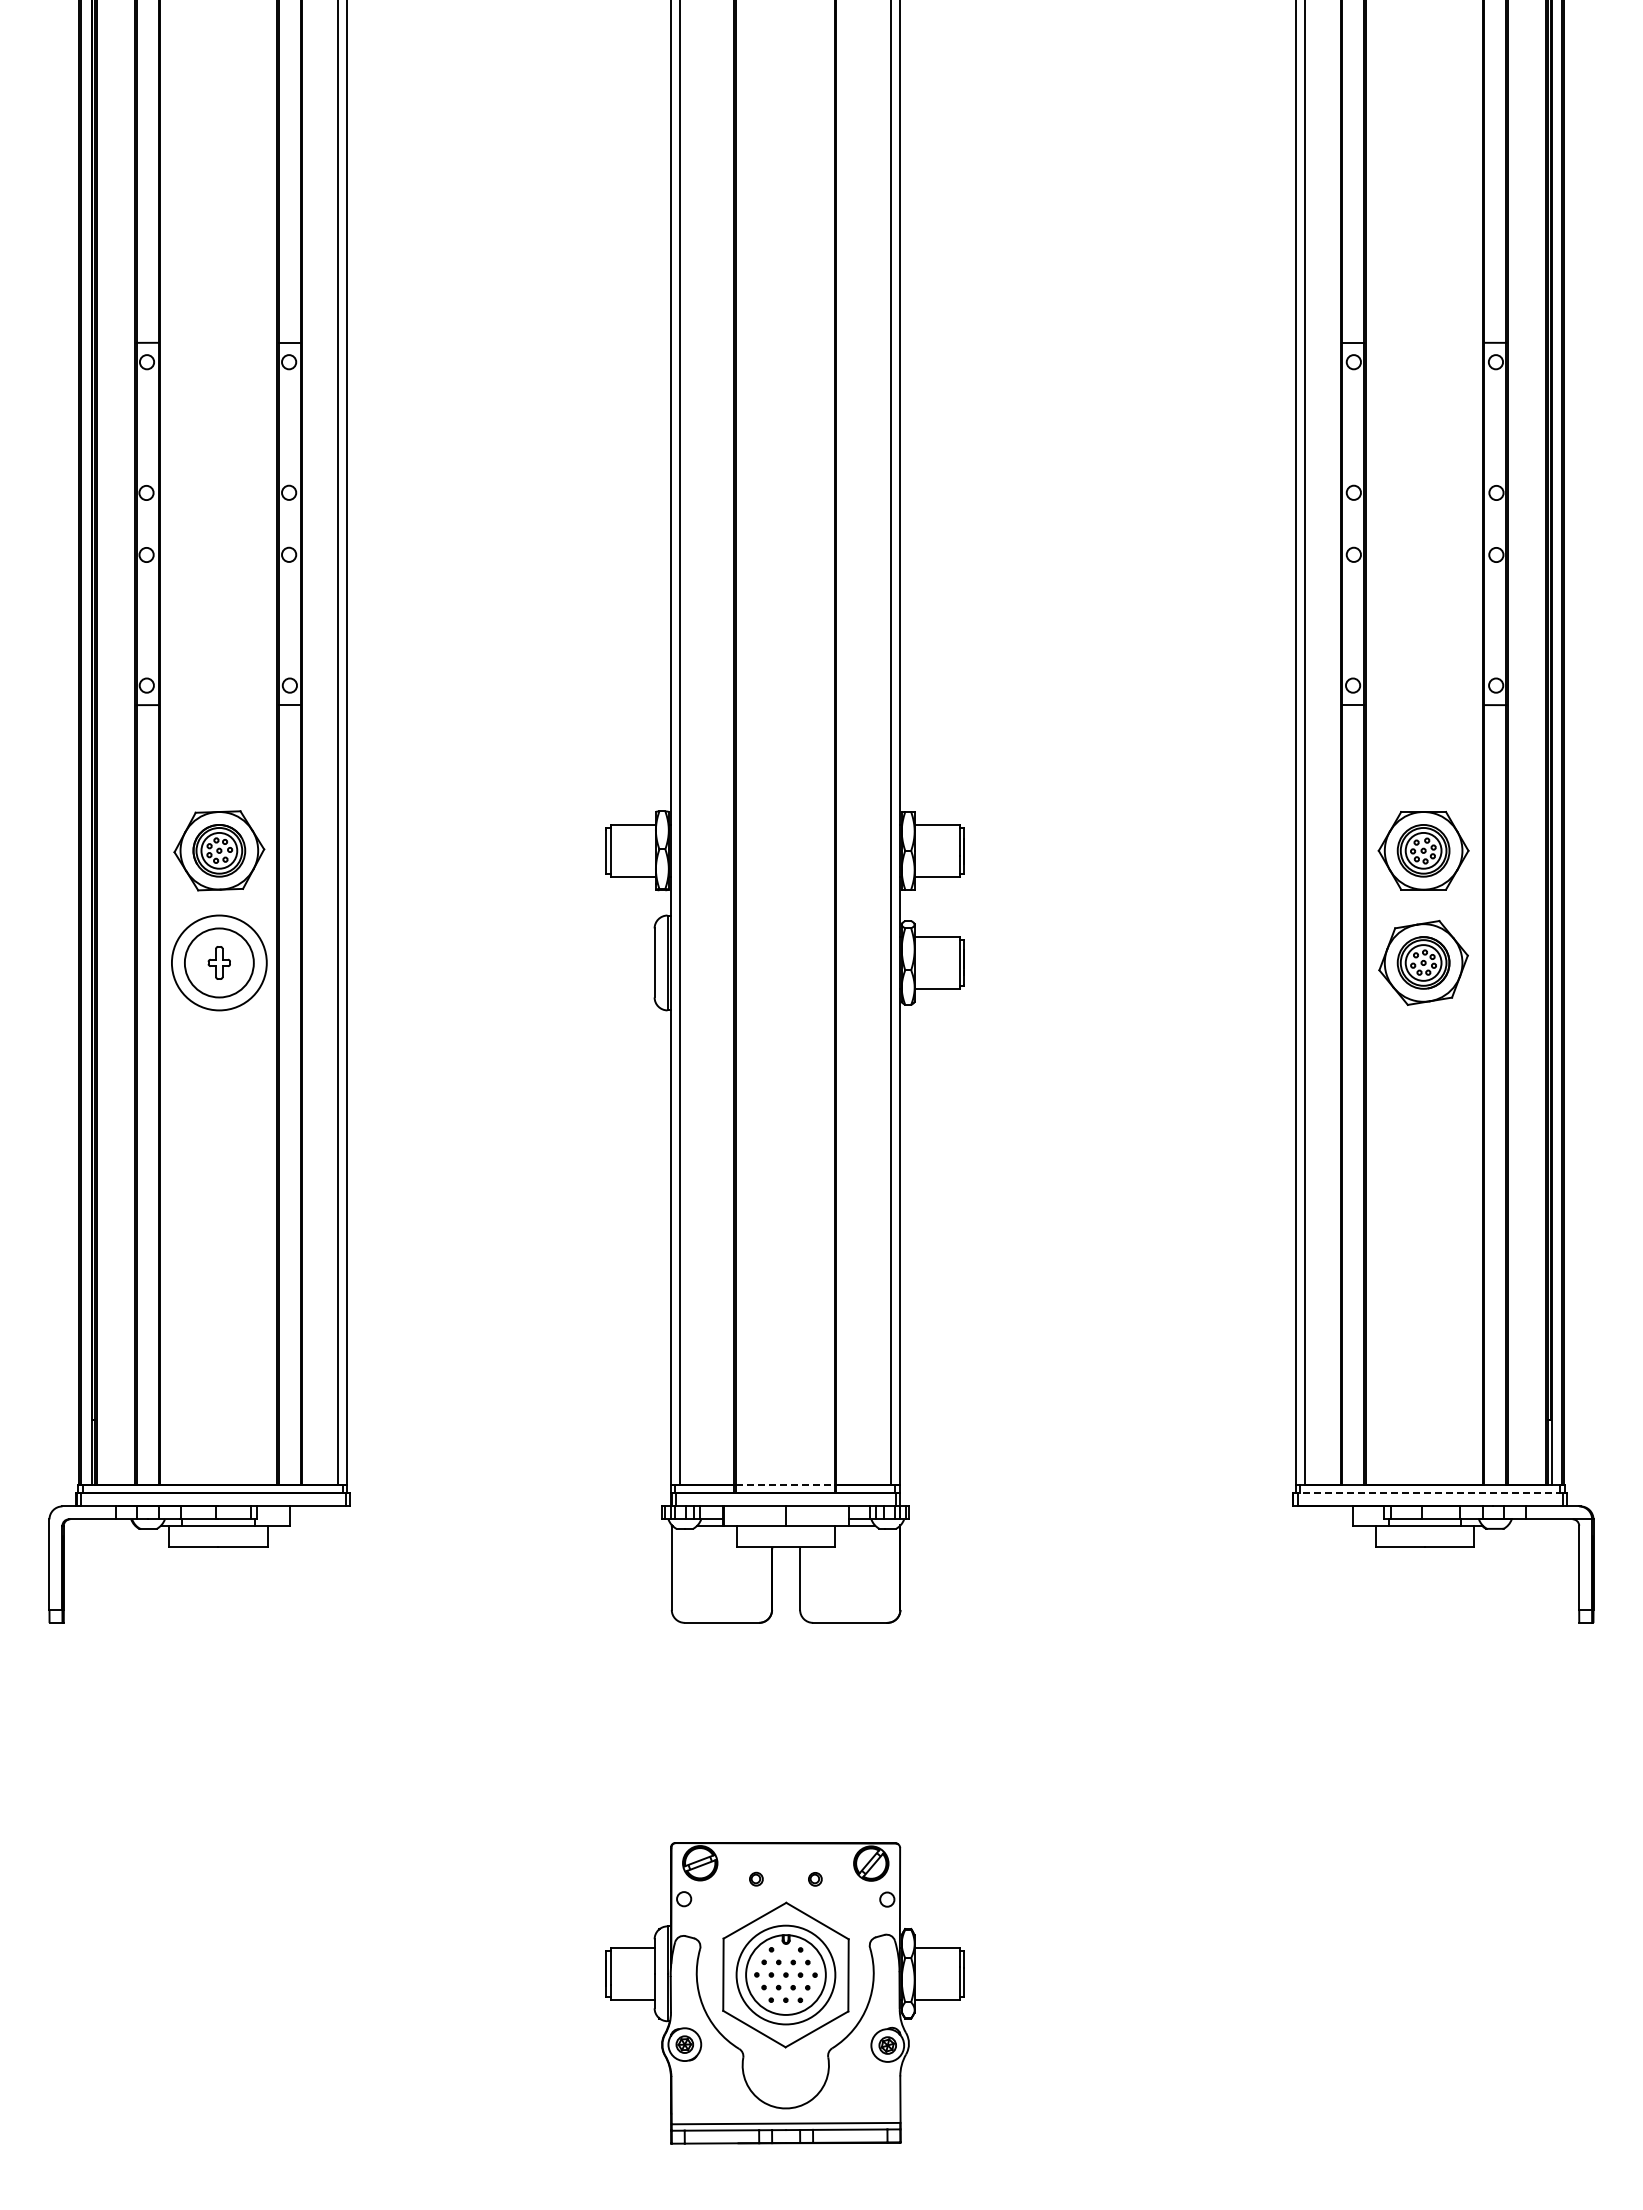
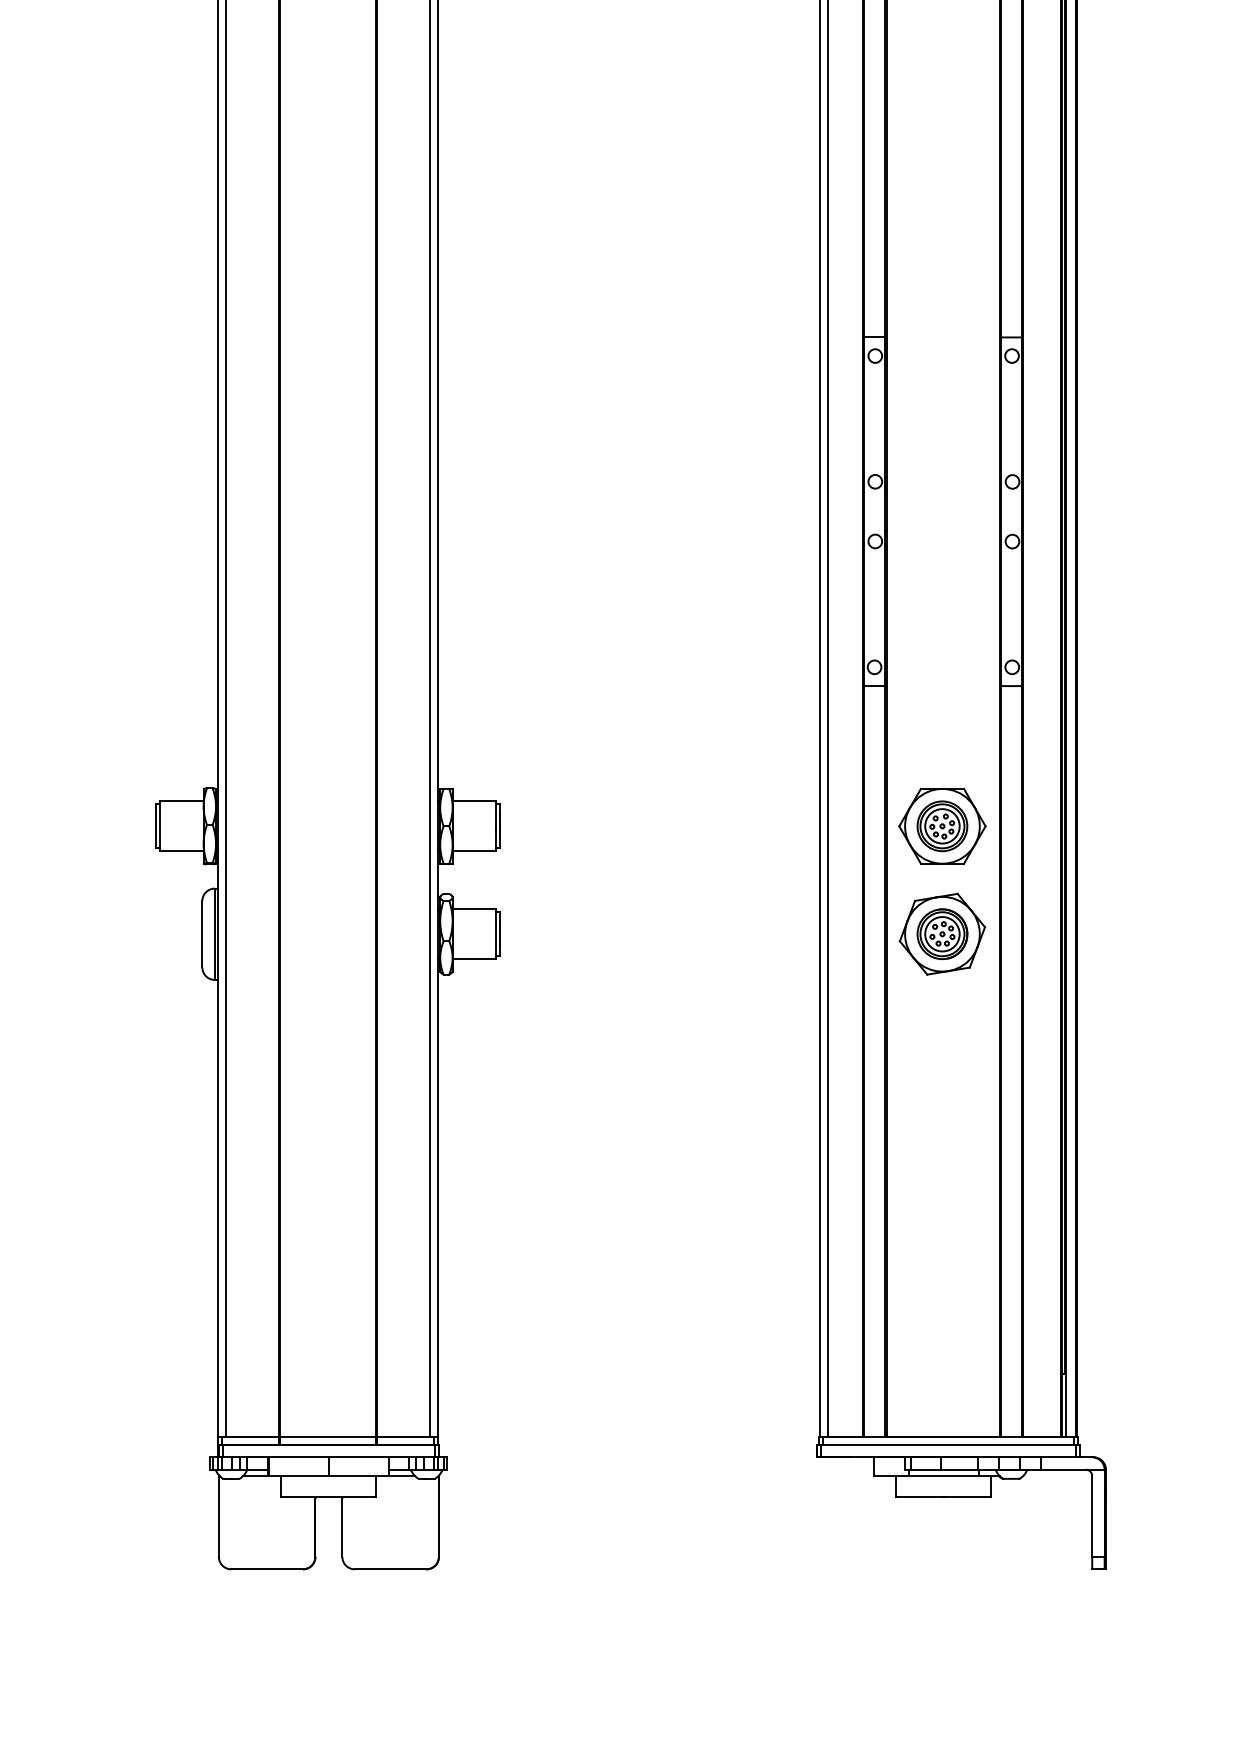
line: (785, 1484) -> (328, 1436), dashed -> solid
line: (1429, 1493) -> (948, 1444), dashed -> solid

